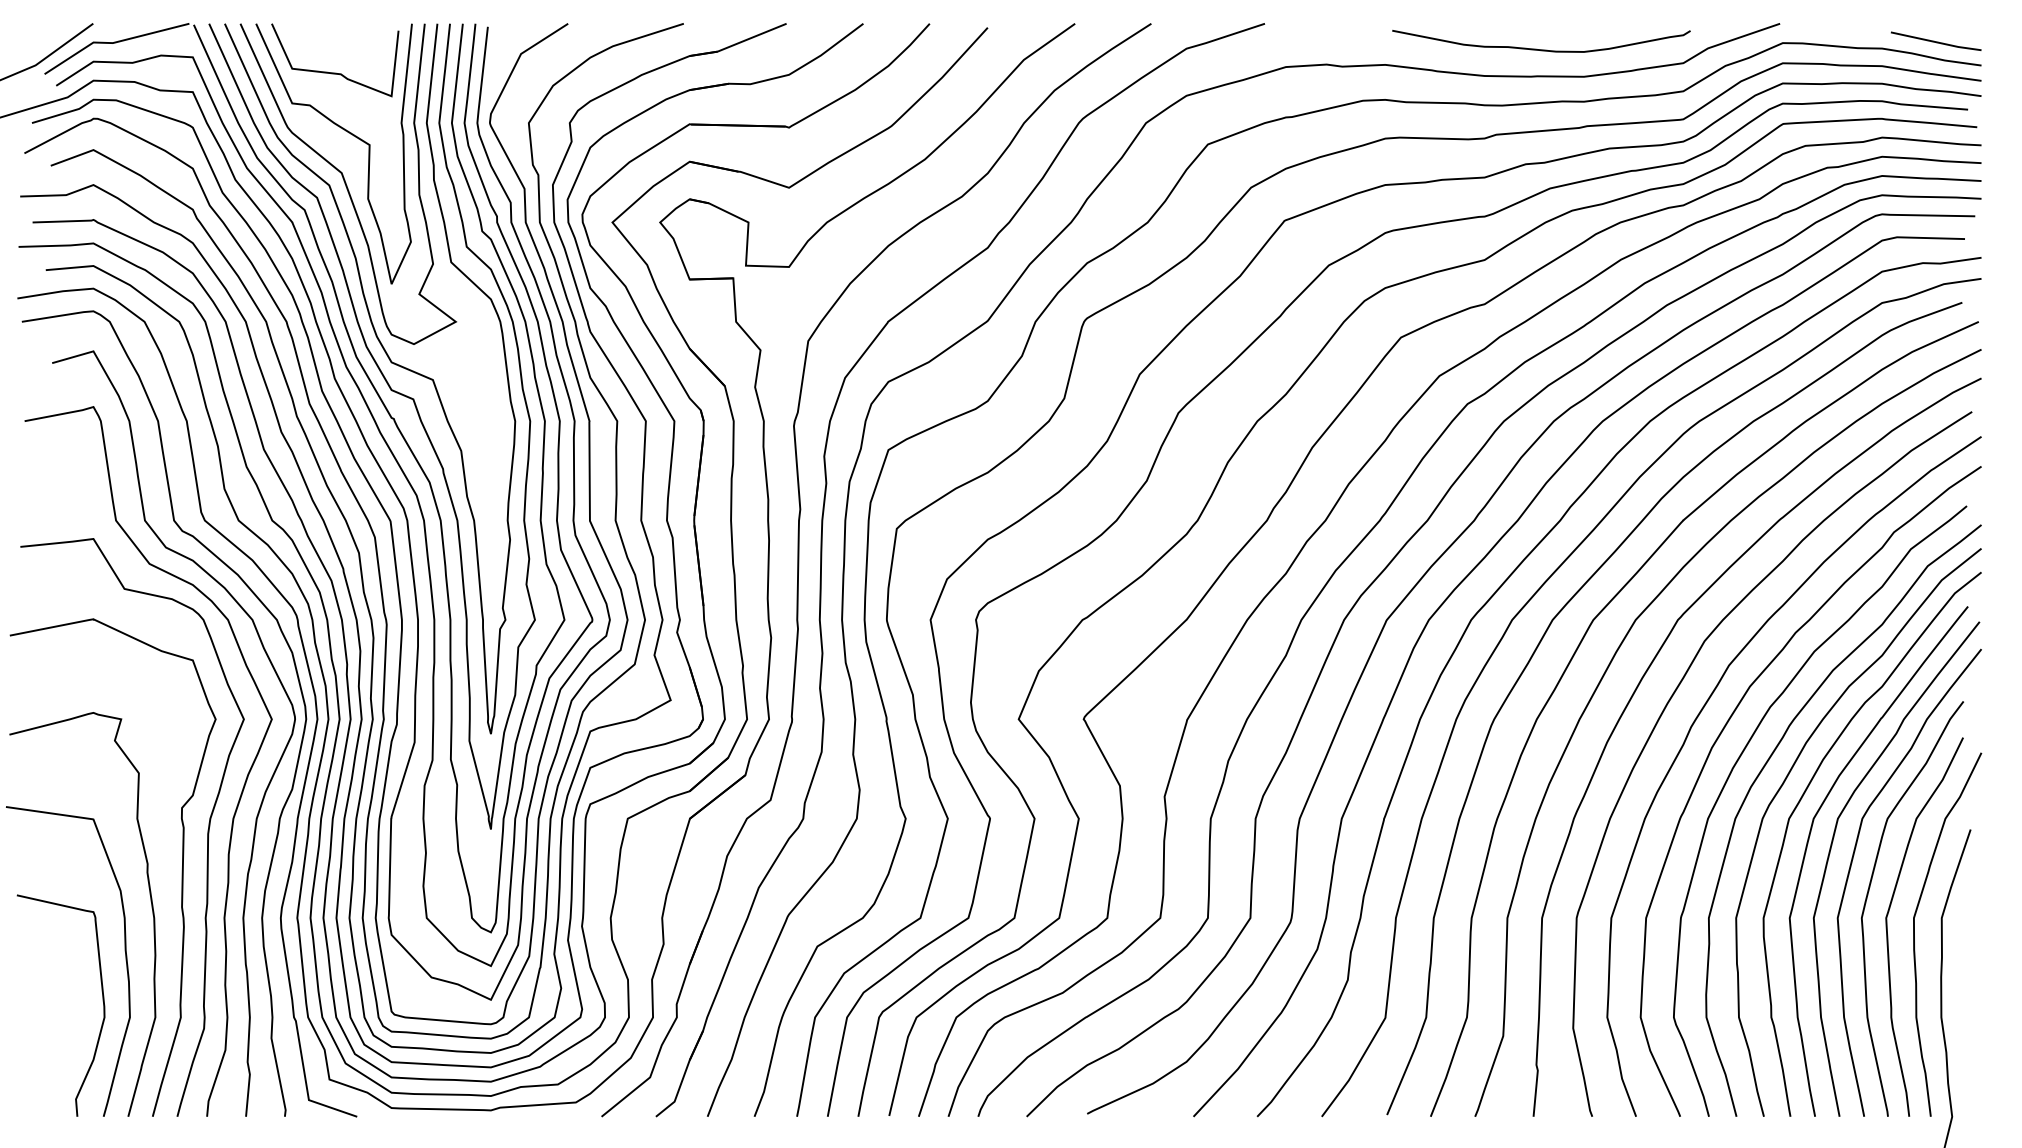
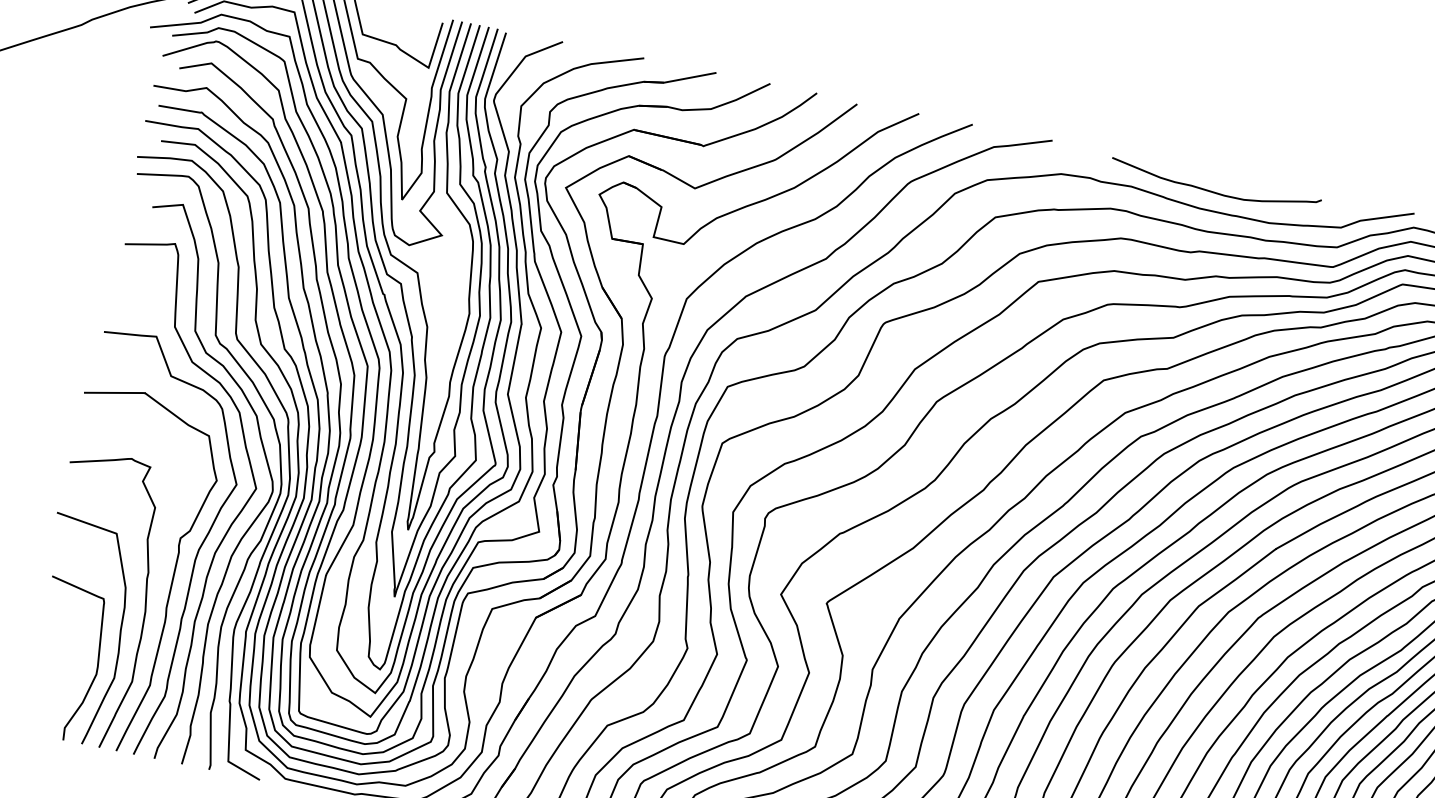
curve: (1541, 49) -> (1214, 192), moved

